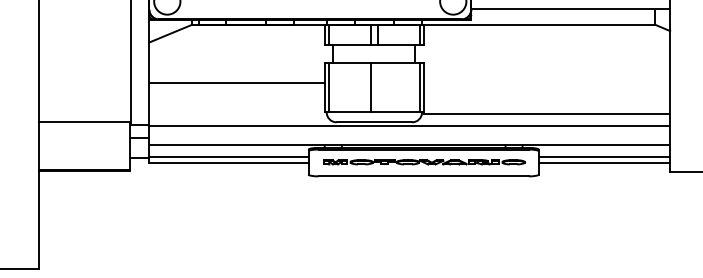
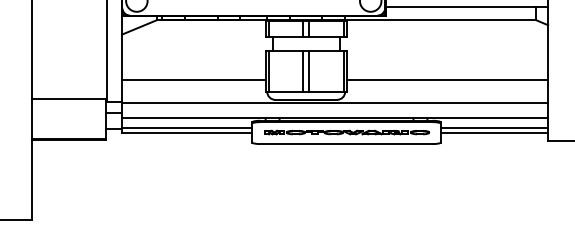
line: (236, 82) -> (193, 80), moved
line: (378, 87) -> (309, 71), added
line: (547, 114) -> (447, 80), moved

